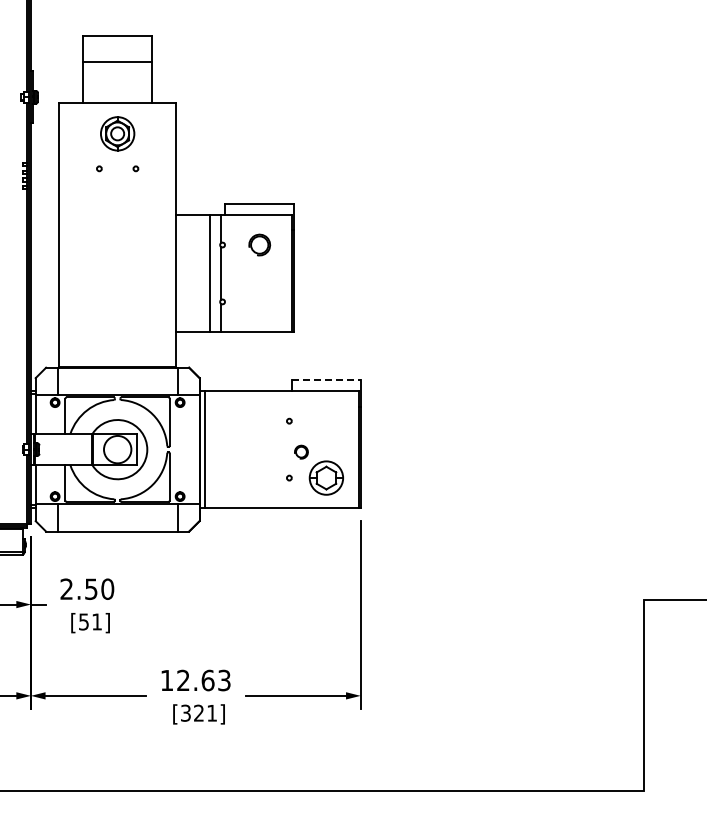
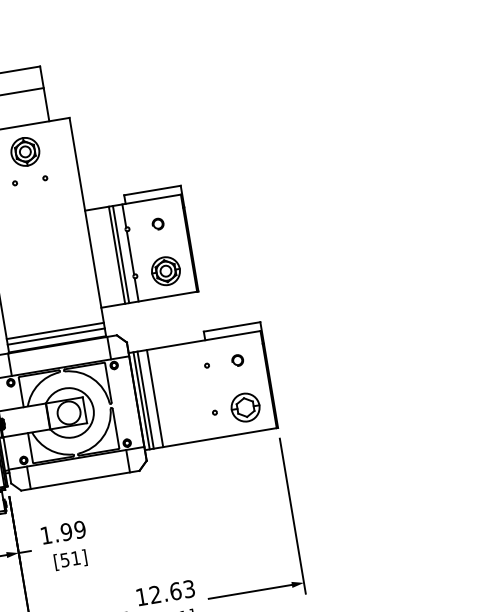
part: (259, 244) -> (157, 223), size x0.62
line: (205, 273) -> (117, 255), added
part: (259, 301) -> (165, 270), added
line: (117, 350) -> (55, 331), added
line: (117, 357) -> (56, 336), added
line: (326, 380) -> (232, 326), dashed -> solid
line: (210, 449) -> (145, 400), added
line: (221, 449) -> (154, 398), added
part: (301, 451) -> (237, 359), moved
text: (87, 588) -> (63, 531), 2.50 -> 1.99

